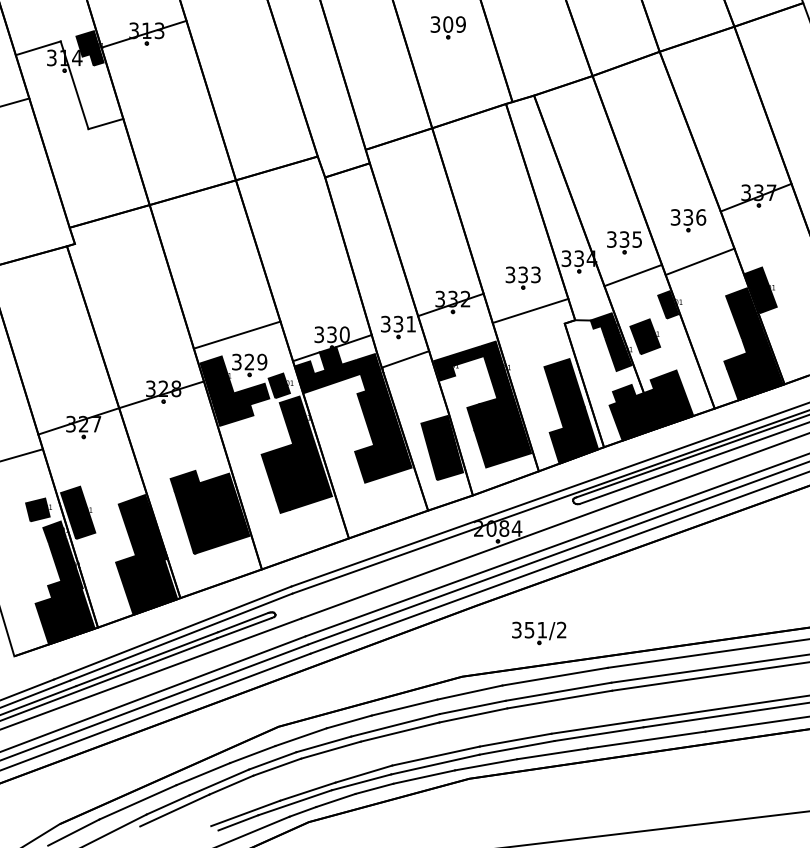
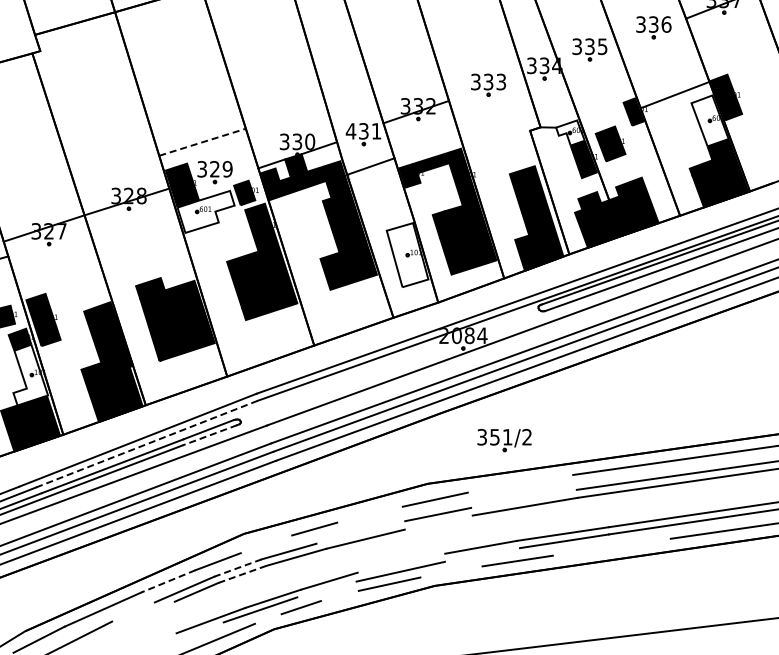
line: (699, 261) -> (674, 94), moved
line: (632, 275) -> (597, 82), removed
line: (530, 310) -> (495, 117), removed
fill: (744, 313) -> (709, 120), removed
text: (385, 323) -> (350, 130), 331 -> 431
fill: (604, 325) -> (569, 132), removed
line: (237, 334) -> (202, 141), solid -> dashed
fill: (240, 404) -> (205, 211), removed
fill: (442, 447) -> (407, 254), removed
fill: (65, 567) -> (30, 374), removed
line: (244, 628) -> (209, 435), solid -> dashed
line: (181, 637) -> (146, 444), solid -> dashed
line: (554, 676) -> (519, 483), removed
line: (558, 691) -> (523, 498), removed
line: (404, 707) -> (369, 514), removed
line: (473, 715) -> (438, 522), removed
line: (395, 725) -> (360, 532), removed
line: (300, 737) -> (265, 544), removed
line: (646, 739) -> (611, 546), removed
line: (516, 747) -> (481, 554), removed
line: (435, 755) -> (400, 562), removed
line: (272, 761) -> (237, 568), solid -> dashed
line: (486, 764) -> (451, 571), removed
line: (276, 767) -> (241, 574), solid -> dashed
line: (203, 774) -> (168, 581), solid -> dashed
line: (361, 782) -> (326, 589), removed
line: (374, 788) -> (339, 595), removed
line: (167, 804) -> (132, 611), removed
line: (174, 810) -> (139, 617), removed
line: (302, 811) -> (267, 618), removed
line: (238, 822) -> (203, 629), removed

